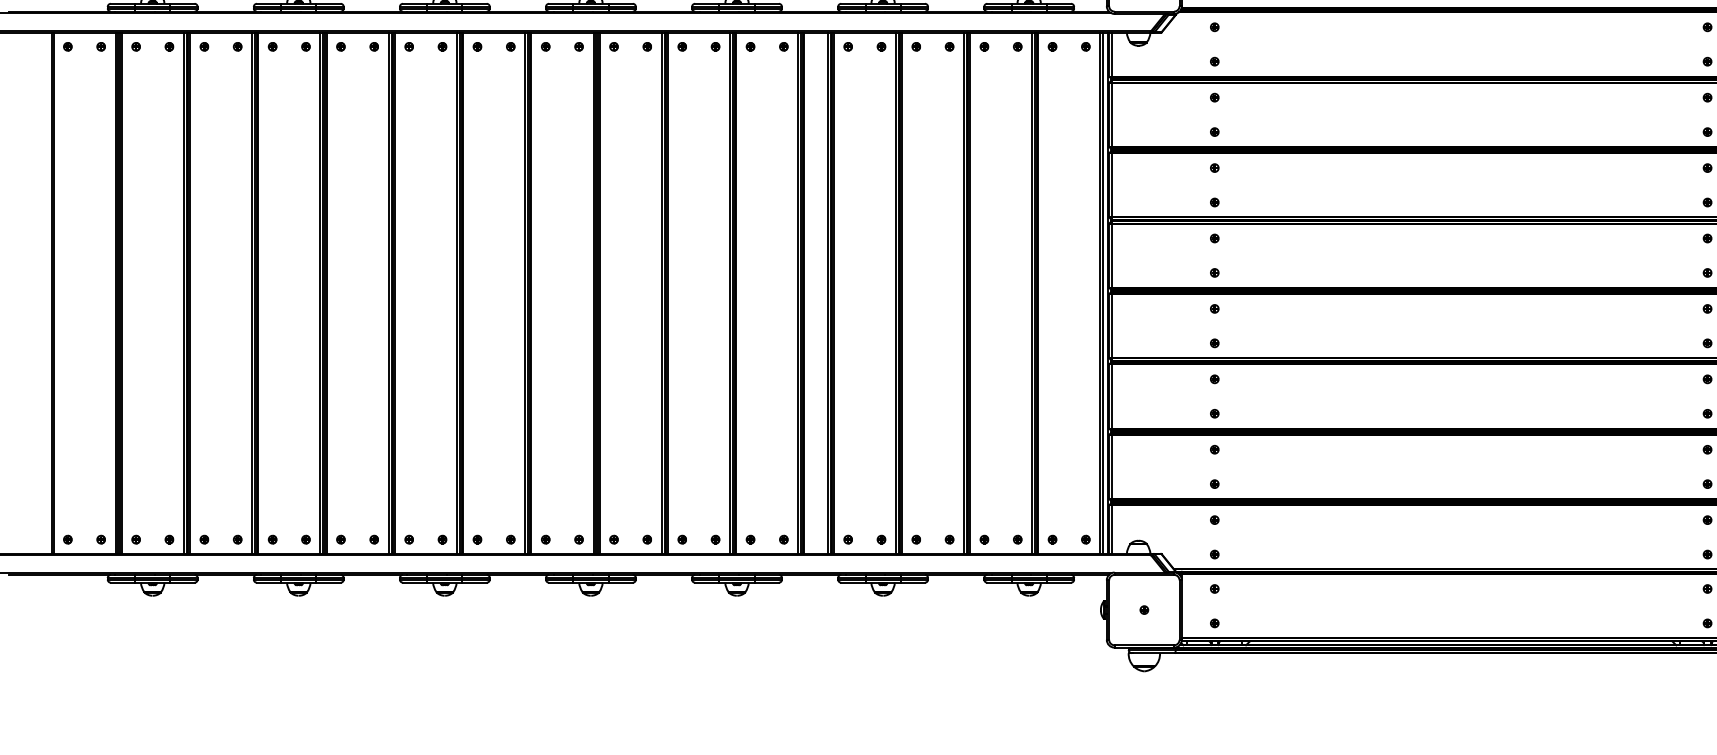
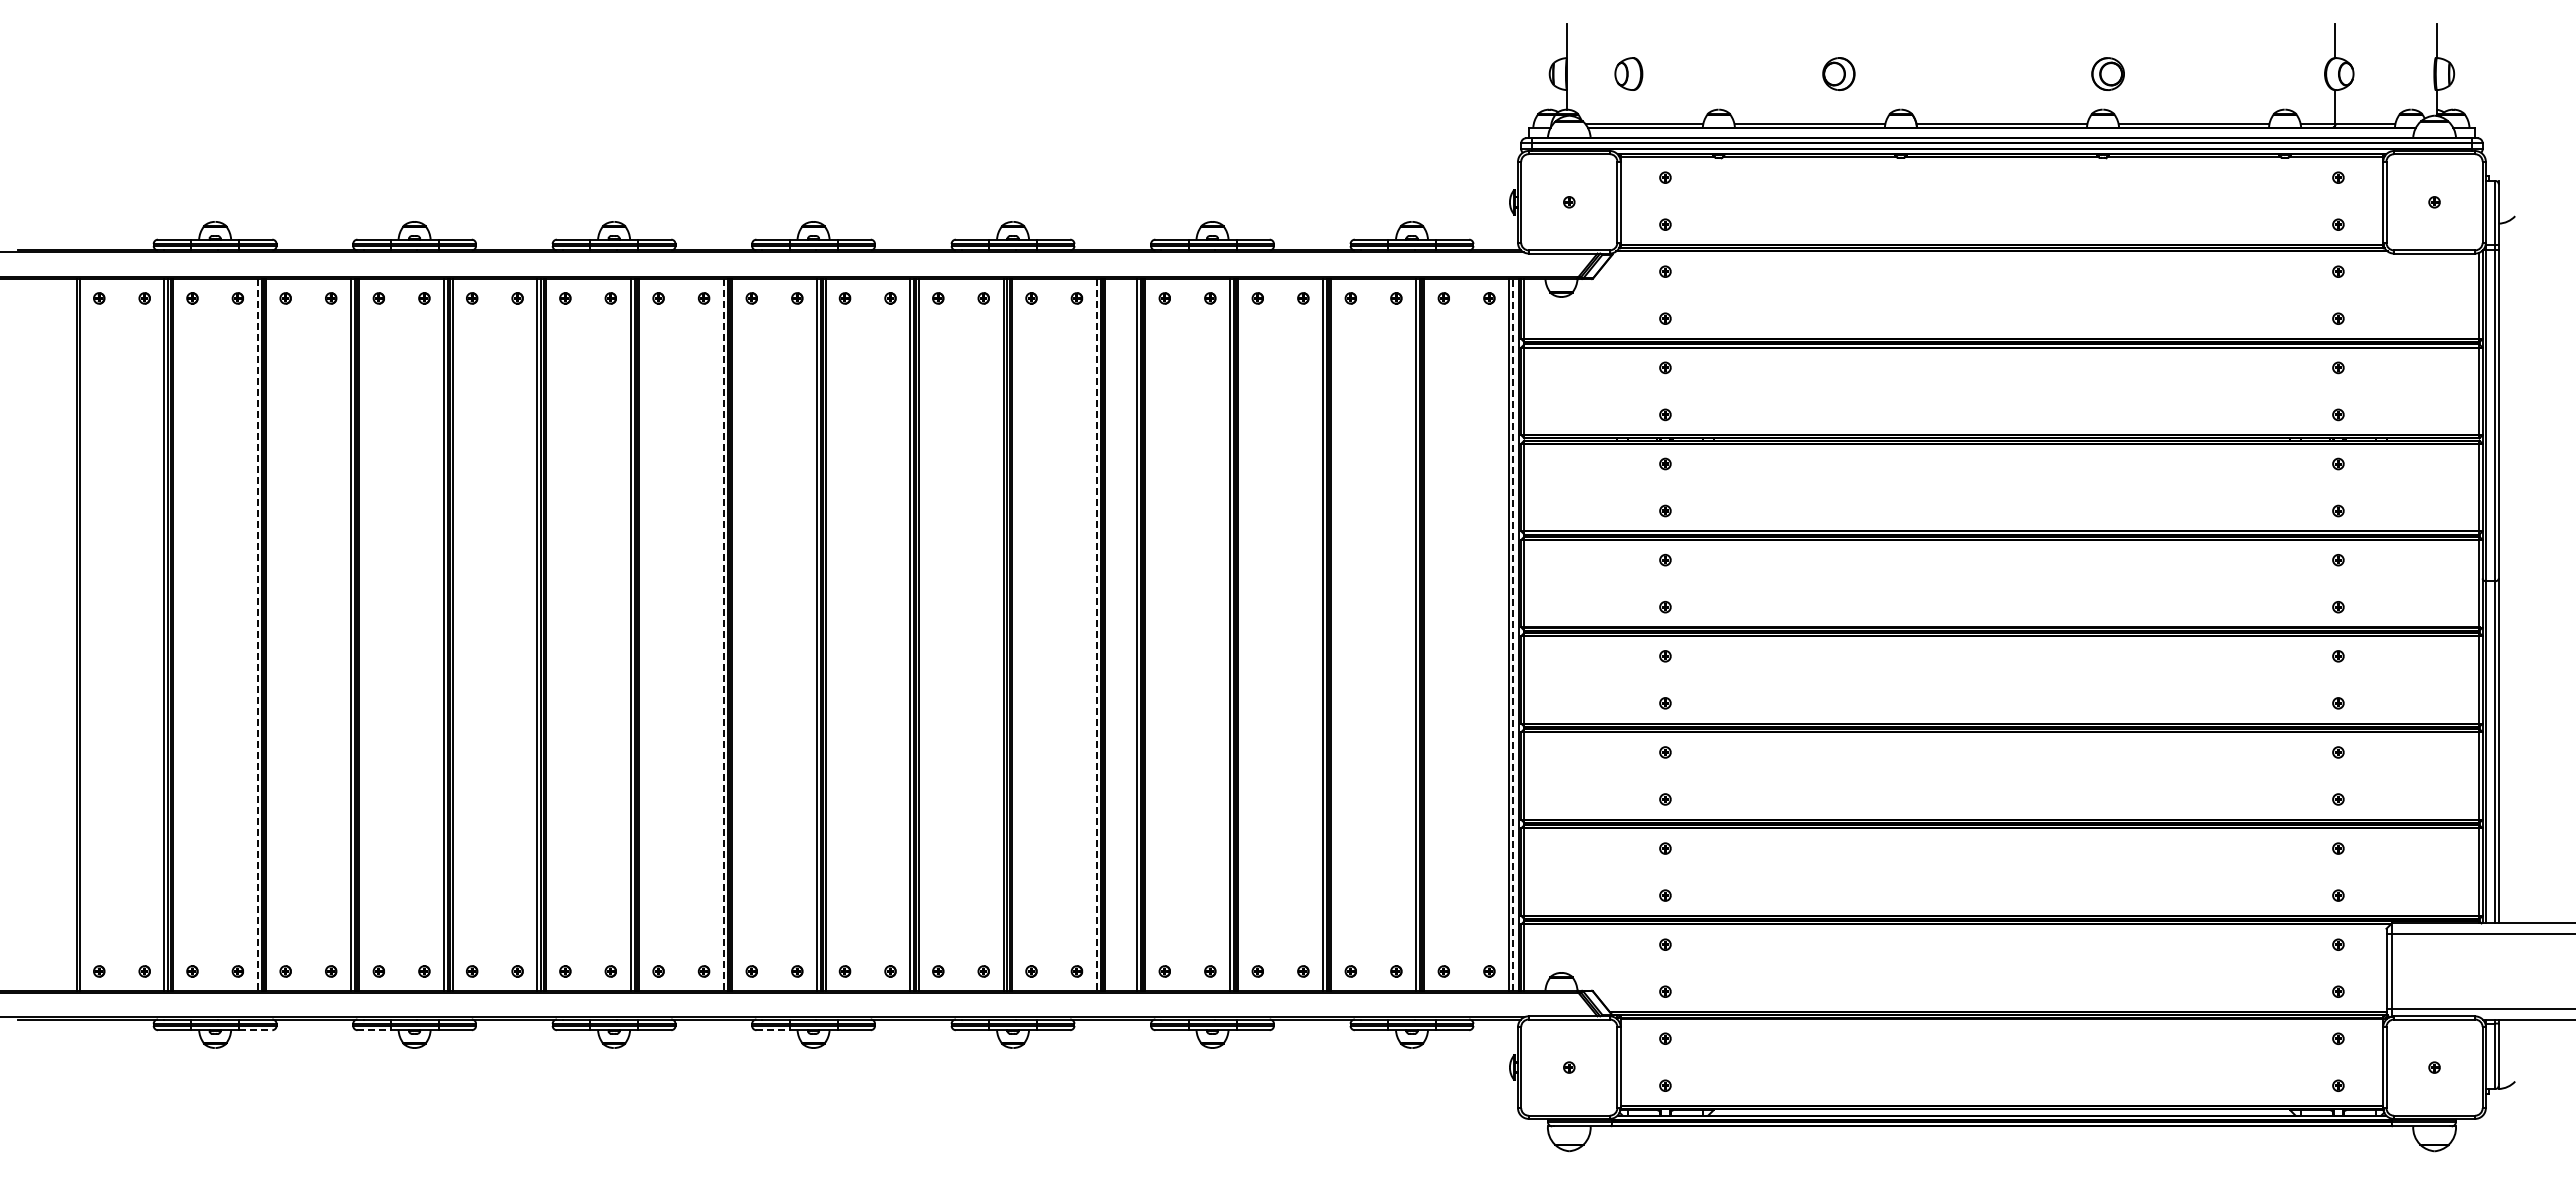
line: (183, 292) -> (257, 634), solid -> dashed
line: (524, 292) -> (723, 634), solid -> dashed
line: (798, 292) -> (1096, 634), solid -> dashed
line: (1103, 292) -> (1513, 634), solid -> dashed
line: (182, 582) -> (255, 1030), solid -> dashed
line: (269, 582) -> (374, 1030), solid -> dashed
line: (560, 582) -> (772, 1030), solid -> dashed

